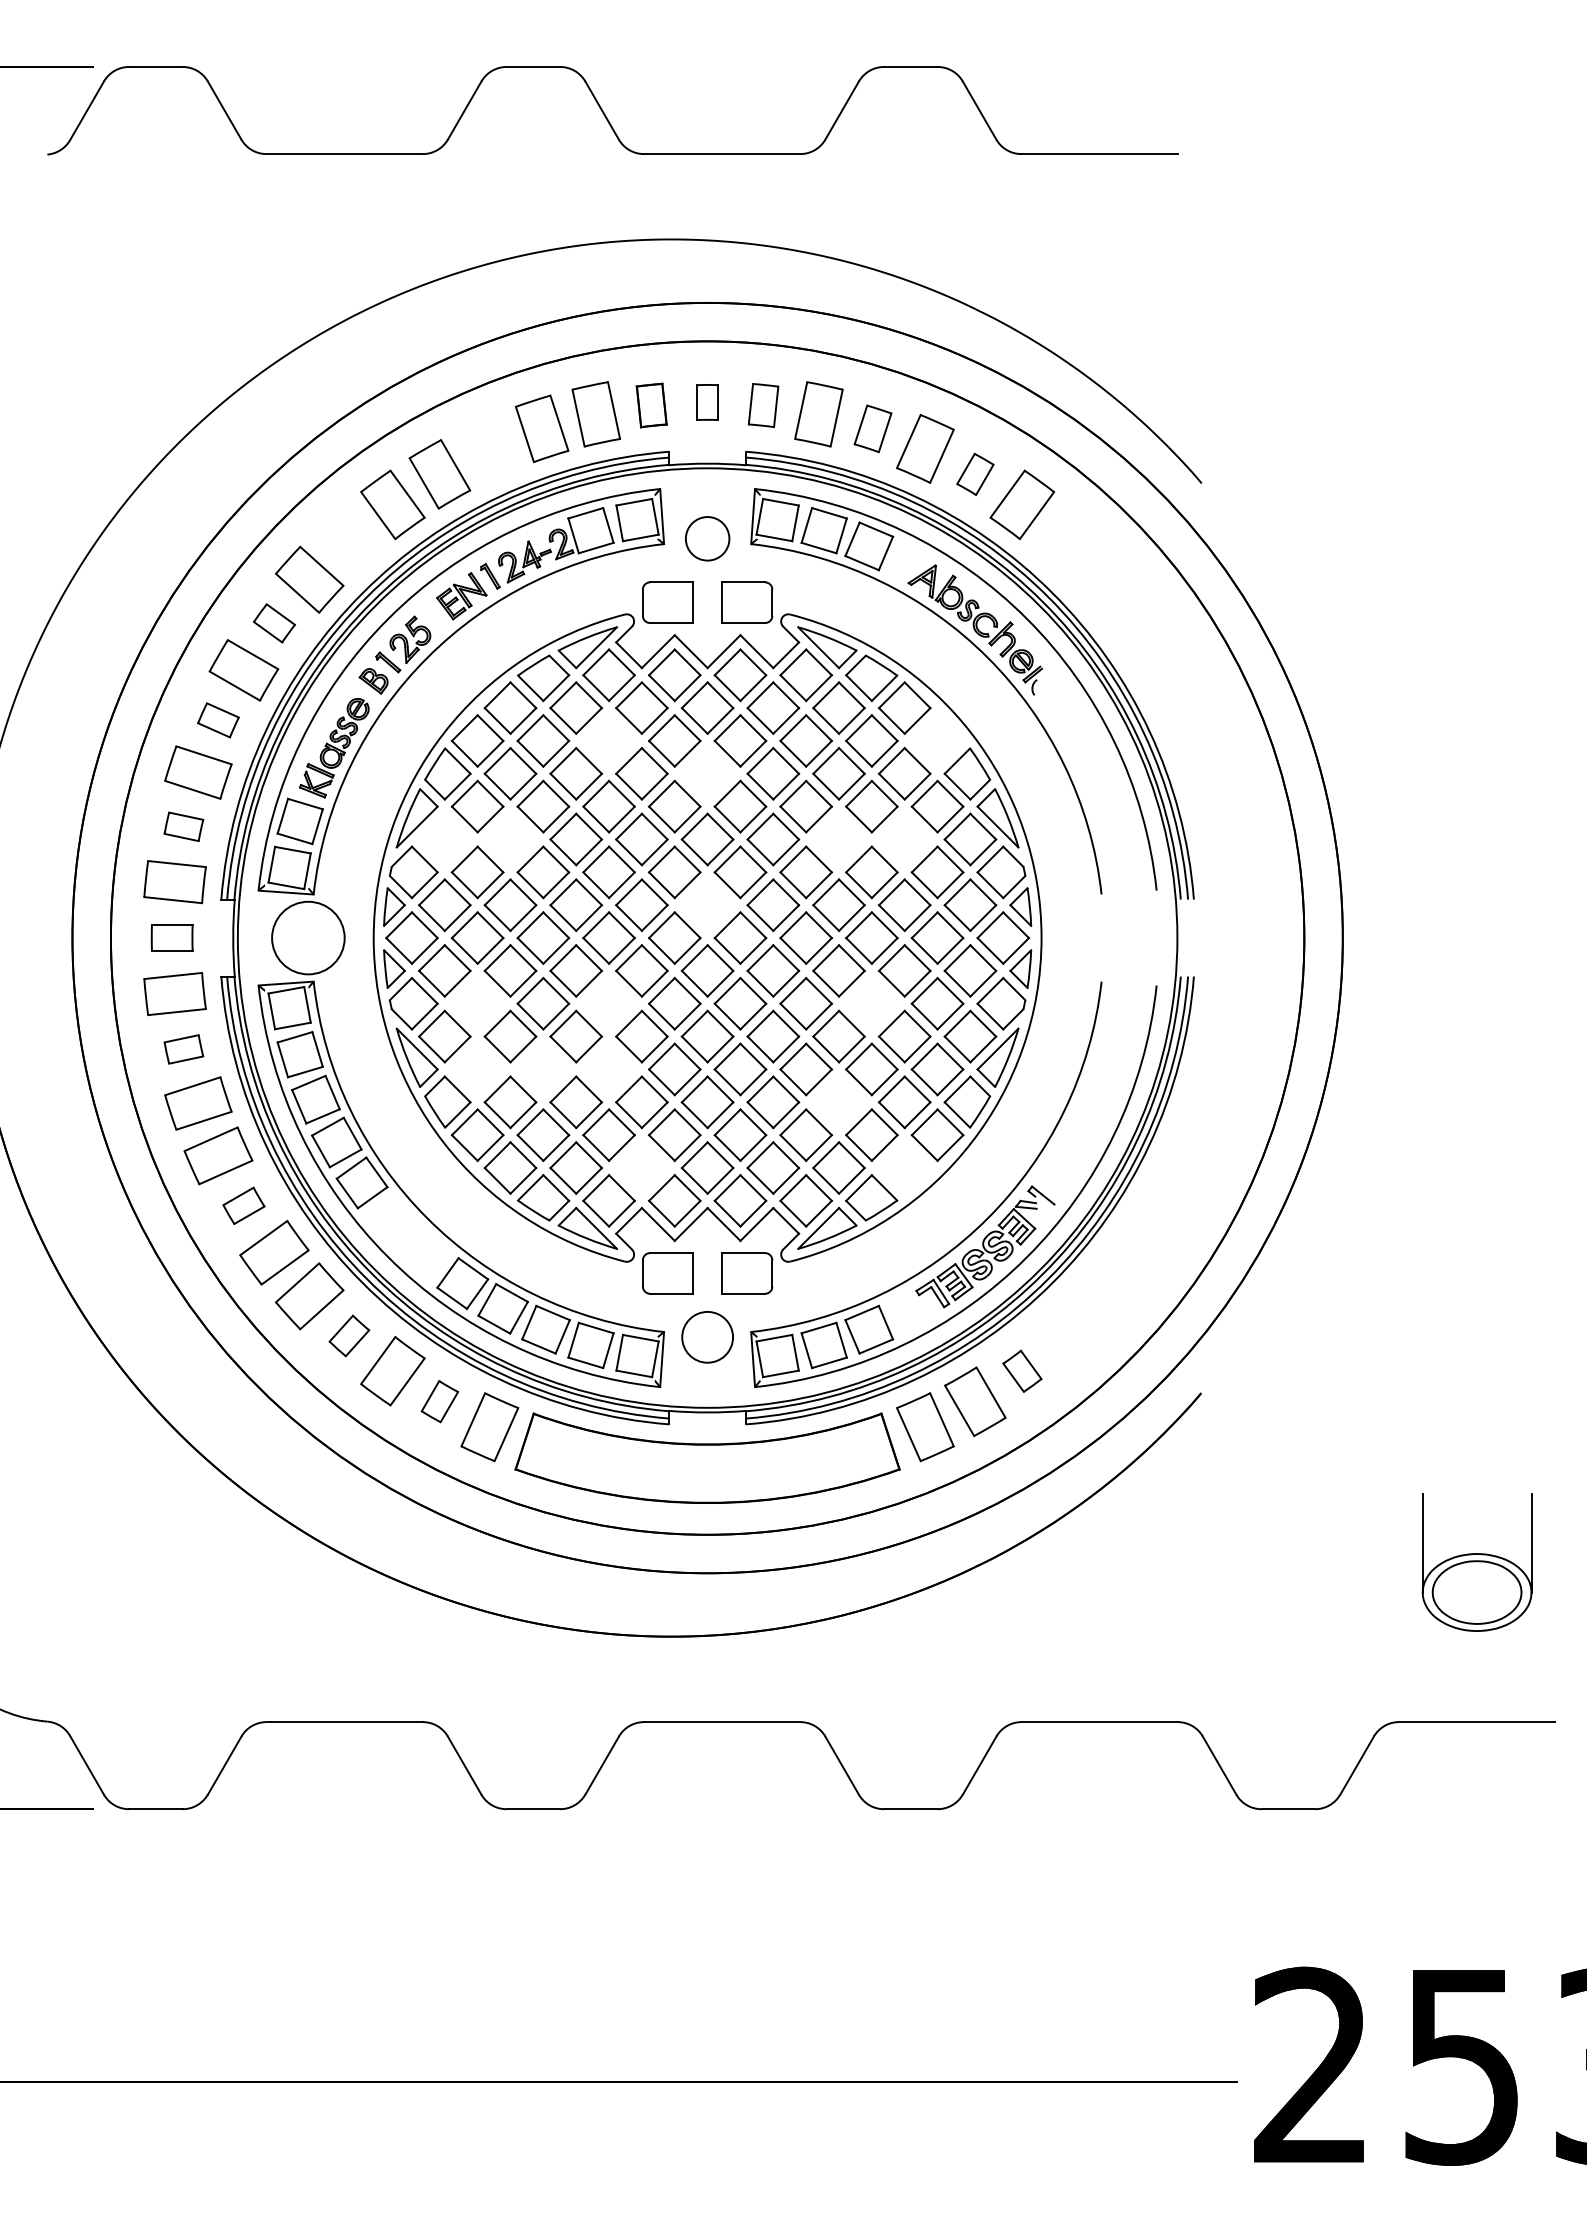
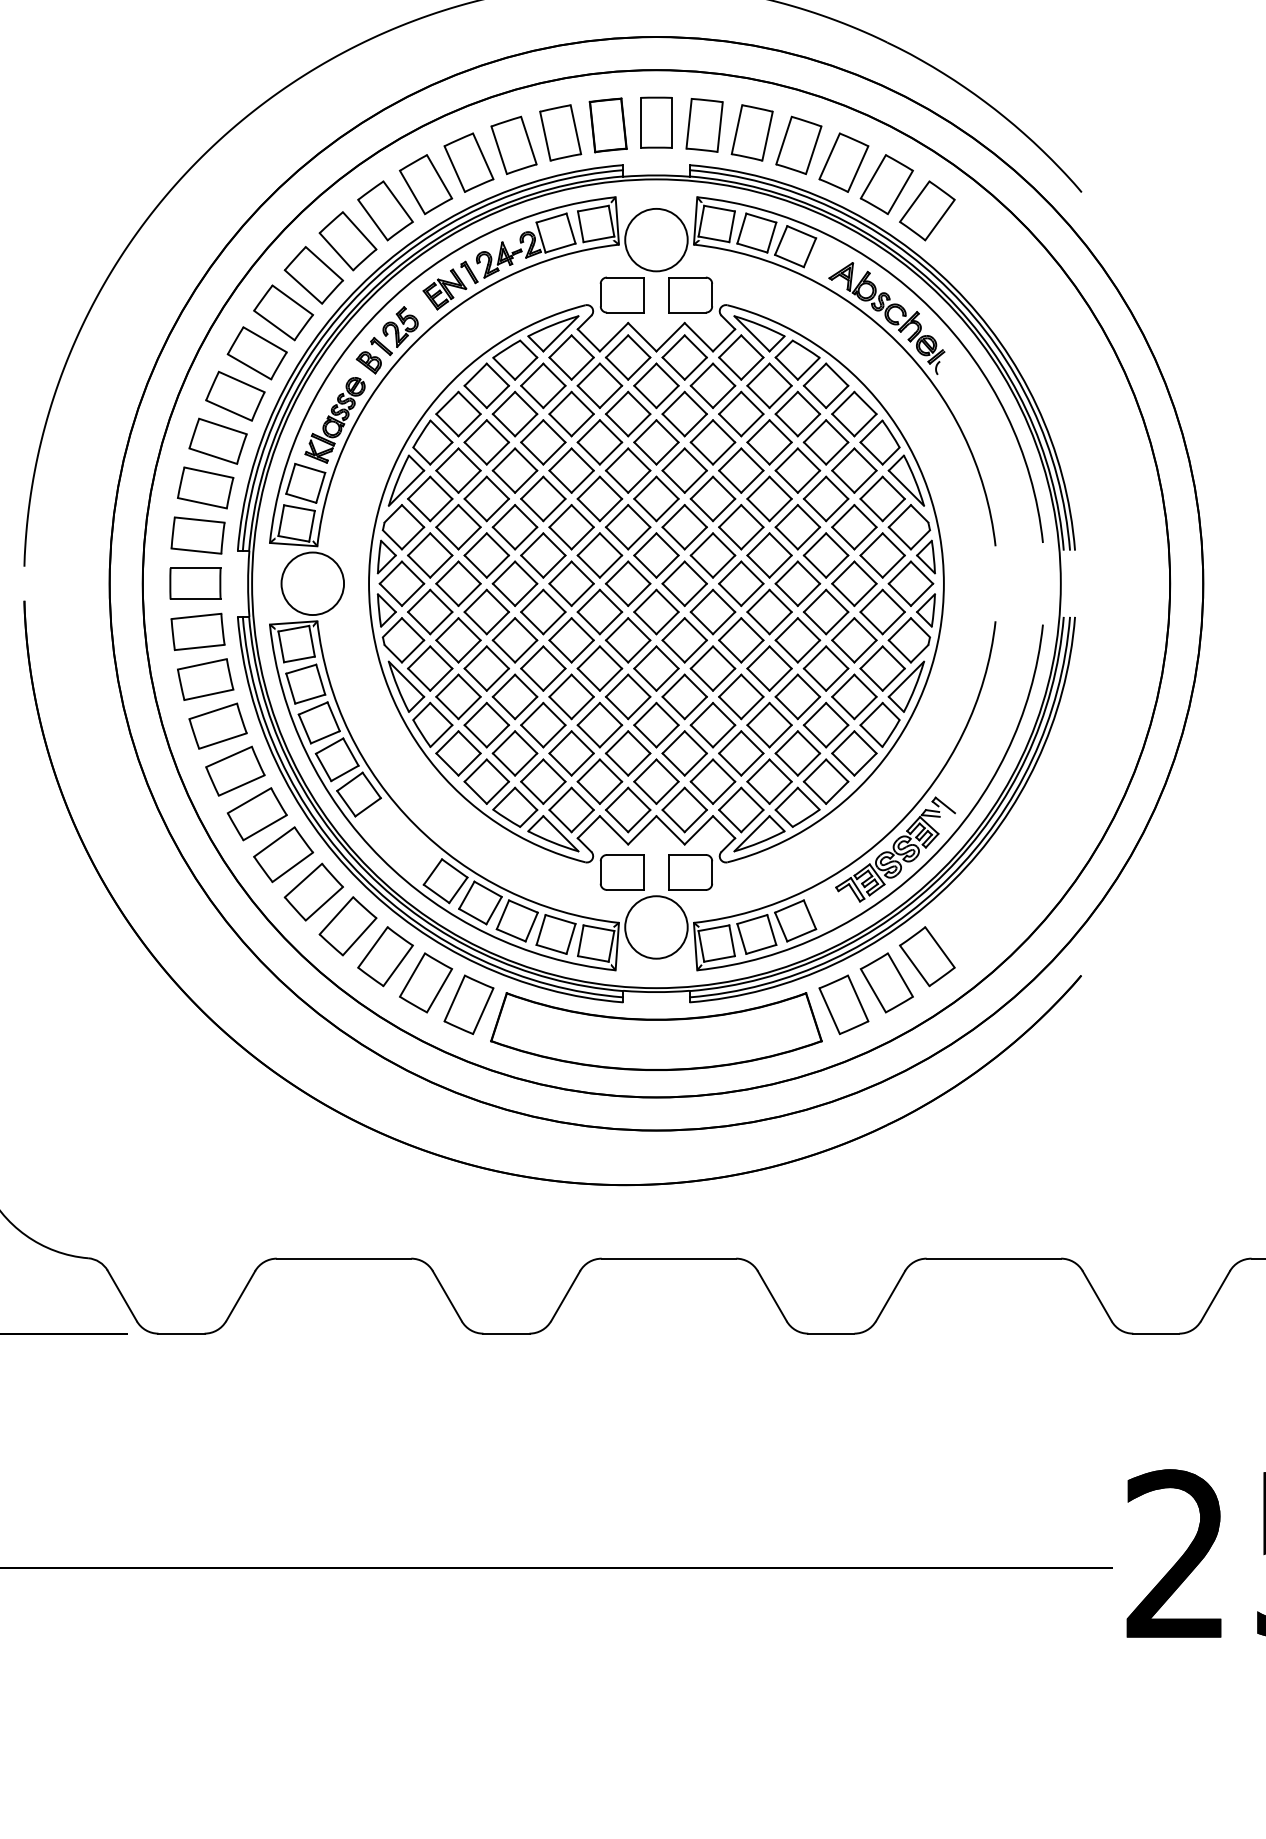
part: (707, 402) -> (656, 122), size x1.67
part: (651, 405) -> (608, 125), size x1.43
part: (763, 405) -> (704, 125), size x1.43
part: (872, 428) -> (798, 145), size x1.43
part: (489, 448) -> (468, 162), added
part: (975, 474) -> (887, 184), size x1.67
circle: (707, 538) -> (656, 239), size x1.67
part: (349, 539) -> (348, 240), added
part: (274, 623) -> (283, 312), size x1.67
part: (218, 720) -> (235, 396), size x1.67
part: (608, 740) -> (571, 413), added
part: (937, 740) -> (854, 413), added
part: (707, 773) -> (656, 442), added
part: (183, 826) -> (205, 487), size x1.67
part: (444, 839) -> (429, 498), added
part: (510, 839) -> (486, 498), added
part: (838, 839) -> (769, 498), added
part: (904, 839) -> (825, 498), added
part: (707, 905) -> (656, 555), added
part: (172, 937) -> (195, 583), size x1.43
part: (477, 1003) -> (458, 640), added
part: (608, 1003) -> (571, 640), added
part: (871, 1003) -> (797, 640), added
part: (183, 1049) -> (205, 679), size x1.67
part: (477, 1069) -> (458, 696), added
part: (543, 1069) -> (515, 696), added
part: (608, 1069) -> (571, 696), added
part: (838, 1102) -> (769, 725), added
part: (641, 1167) -> (599, 781), added
part: (904, 1167) -> (825, 781), added
part: (243, 1205) -> (256, 813), size x1.67
part: (349, 1335) -> (348, 925), size x1.67
circle: (707, 1337) -> (656, 927), size x1.43
part: (1022, 1371) -> (927, 956), size x1.67
part: (439, 1401) -> (425, 982), size x1.67

